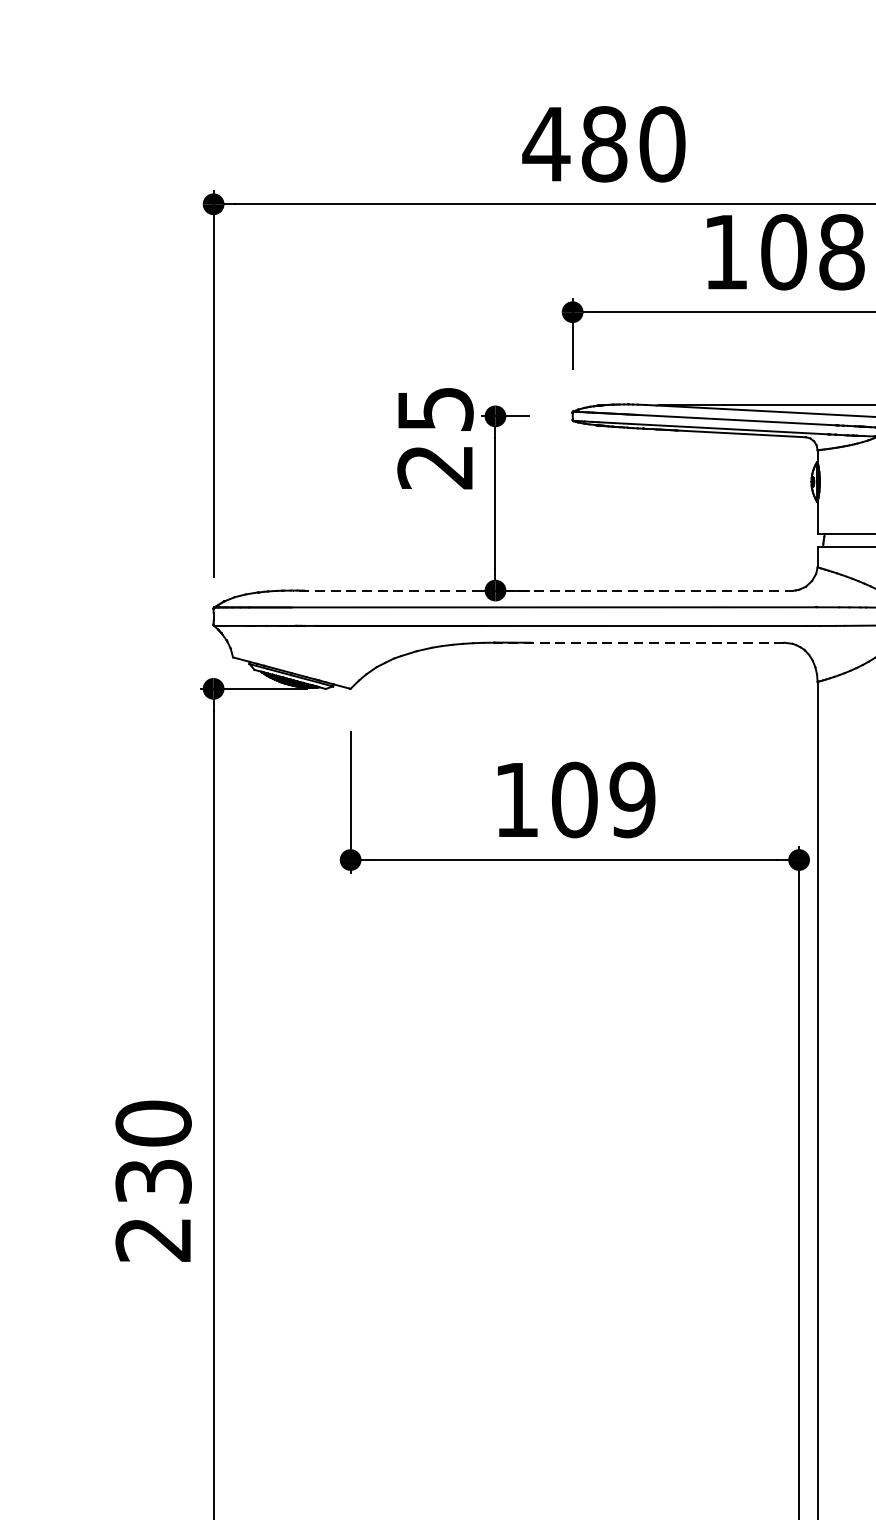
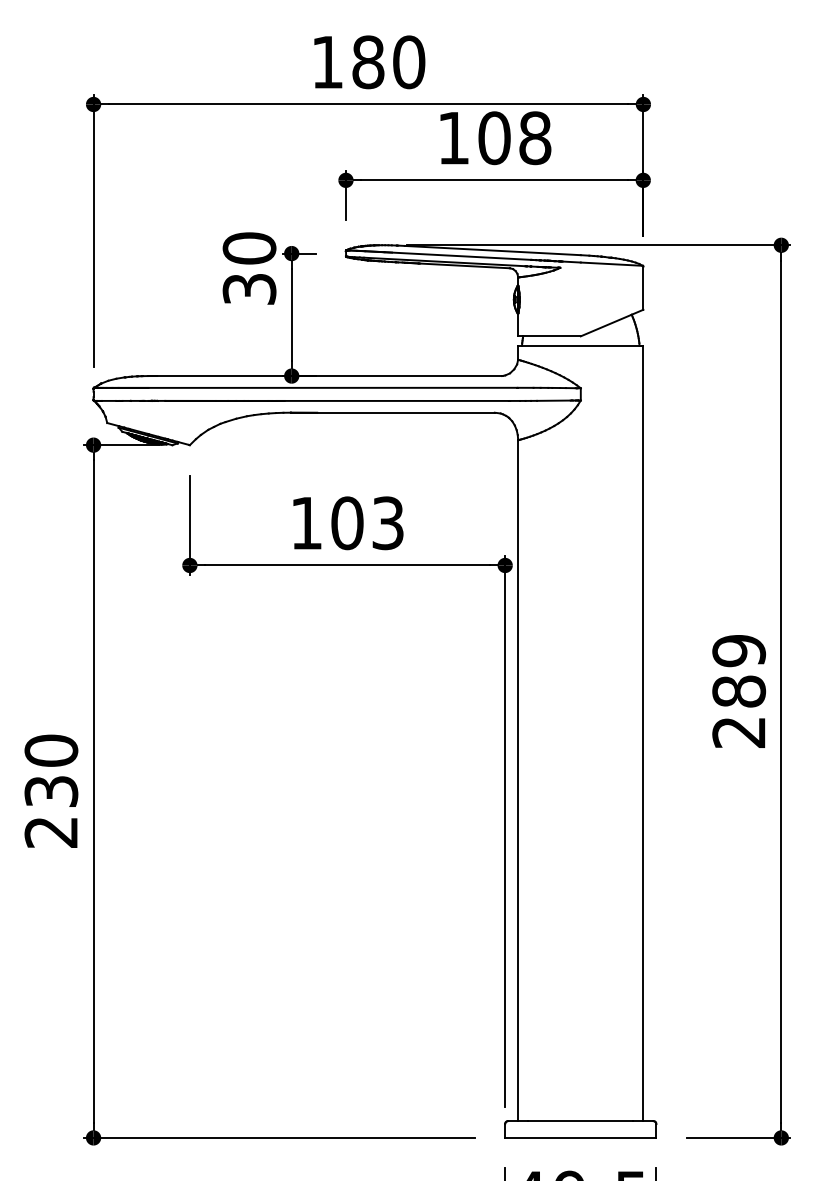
text: (546, 144) -> (327, 62), 480 -> 180
text: (435, 437) -> (249, 268), 25 -> 30
line: (543, 591) -> (325, 376), dashed -> solid
line: (638, 642) -> (392, 412), dashed -> solid
text: (633, 800) -> (388, 523), 109 -> 103

